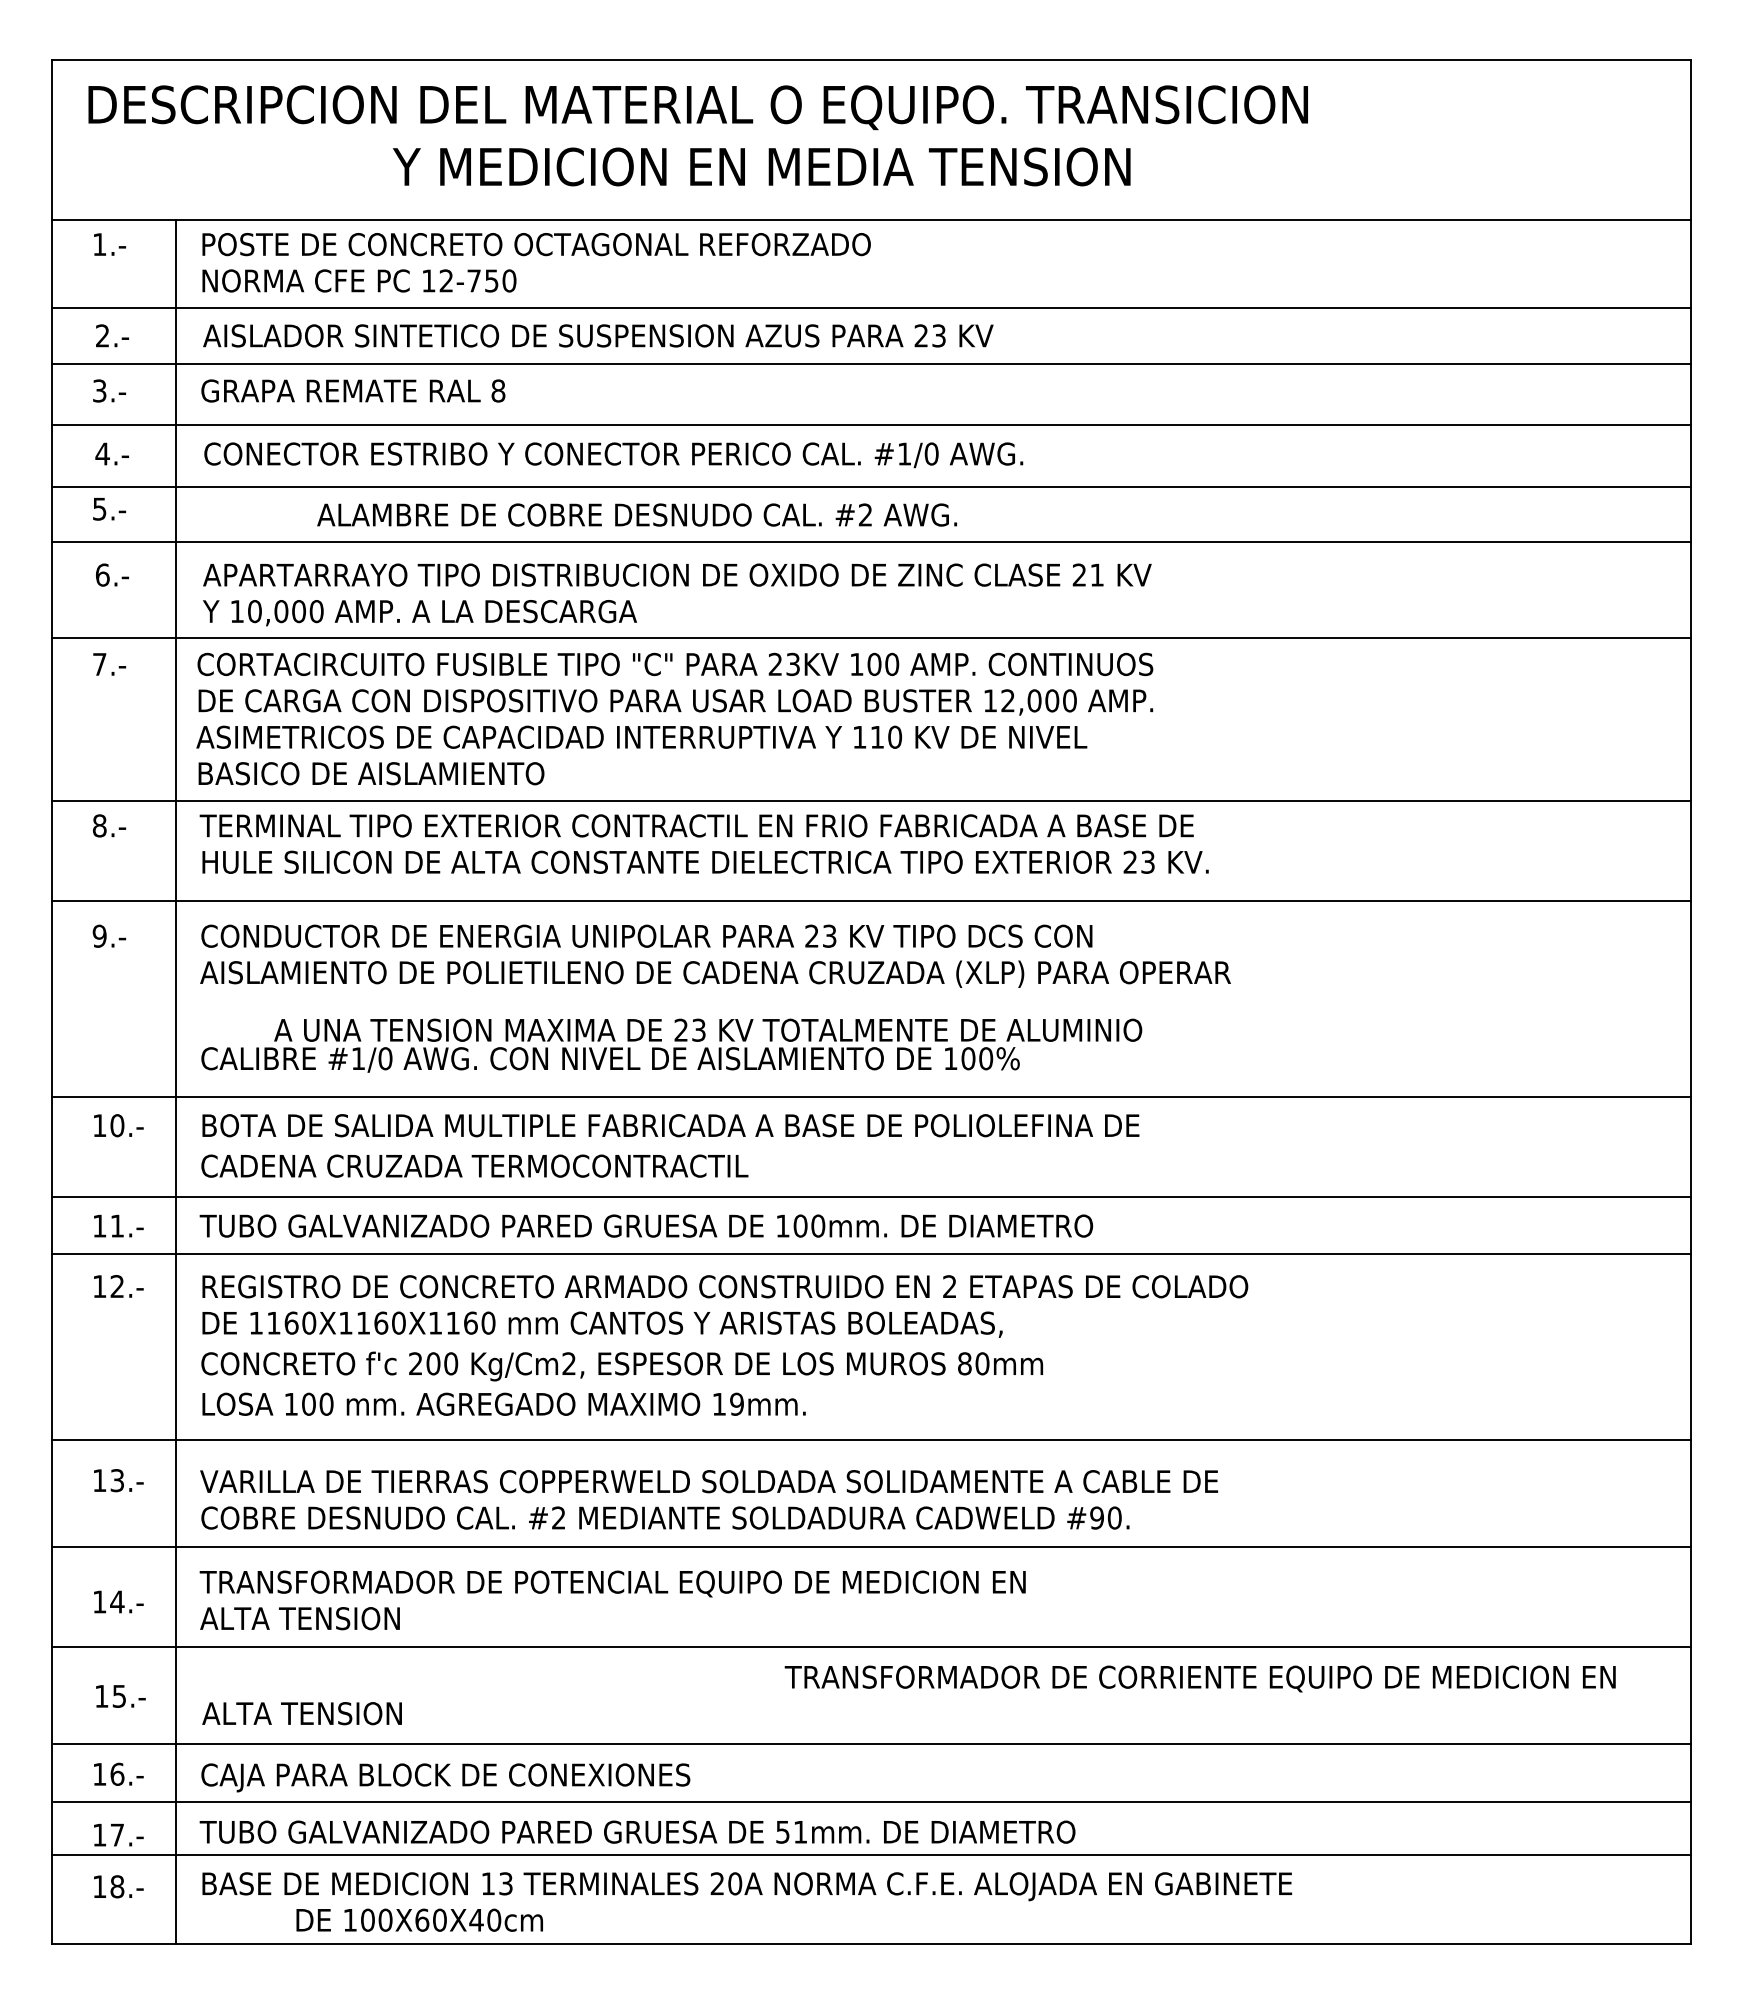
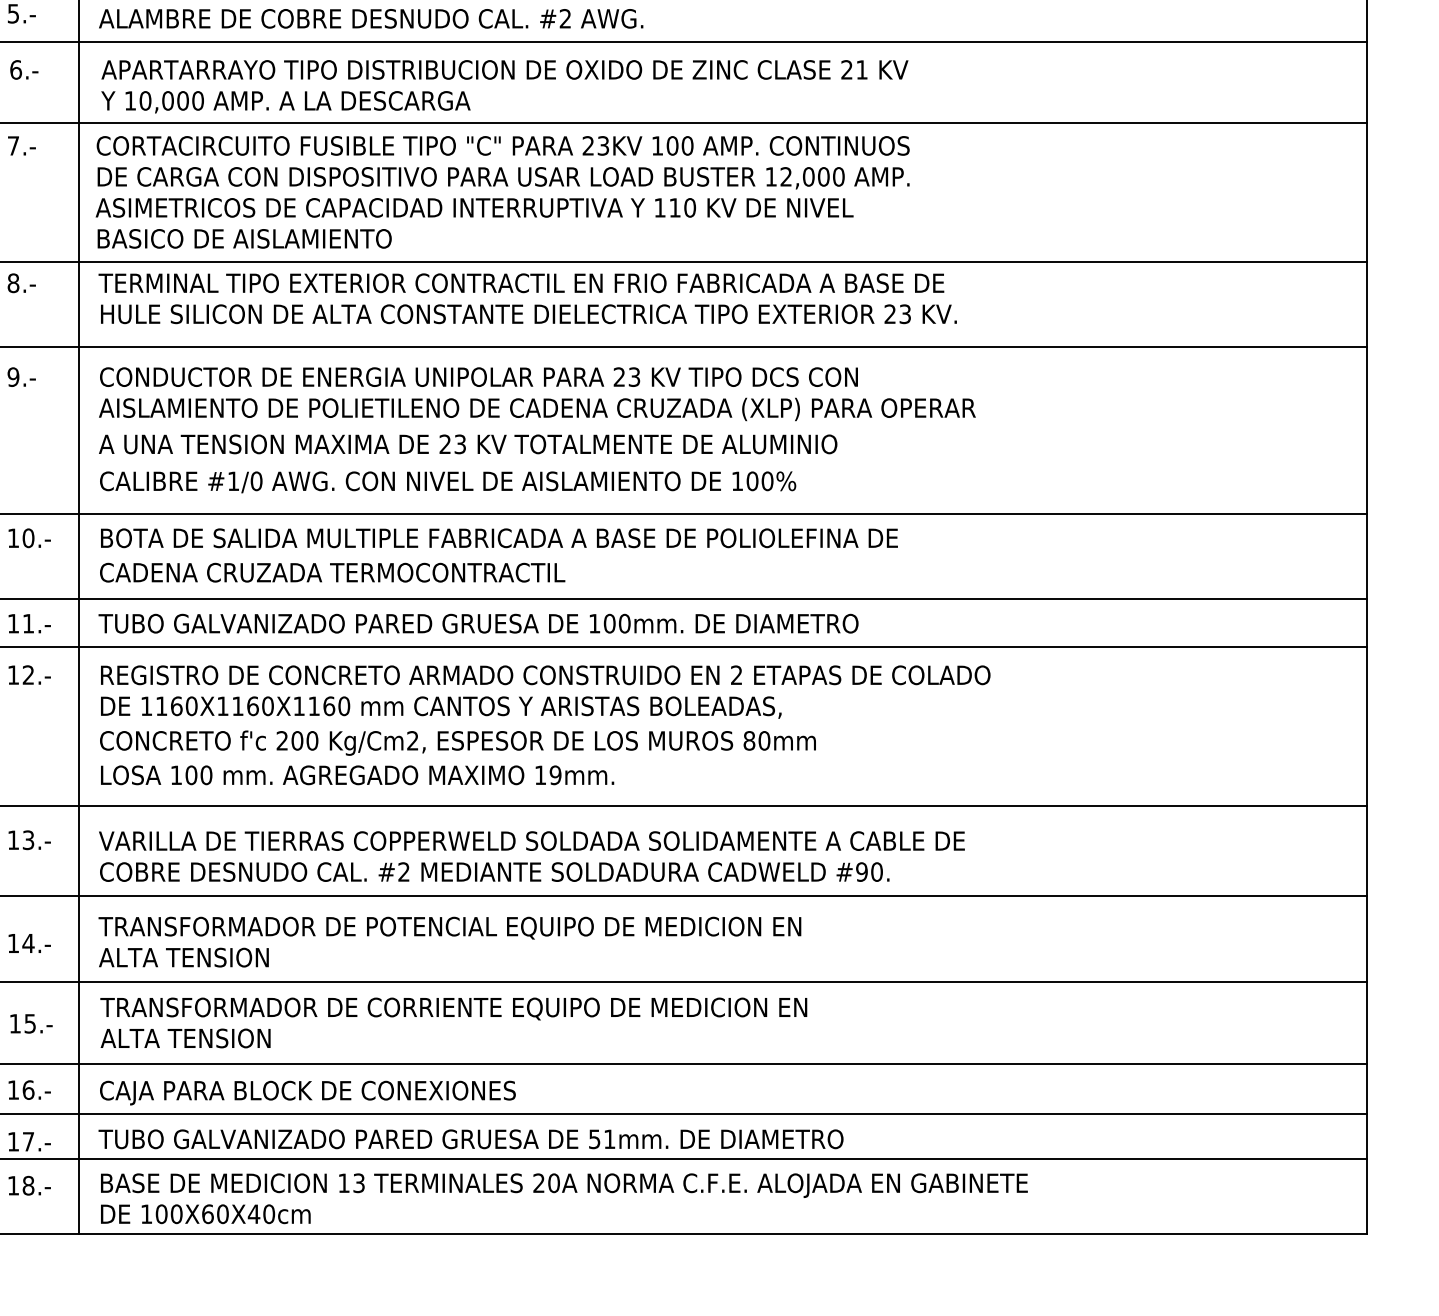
text: (636, 514) -> (370, 18), moved
text: (708, 1029) -> (468, 443), moved
text: (1199, 1678) -> (453, 1008), moved
text: (419, 1919) -> (205, 1213), moved

